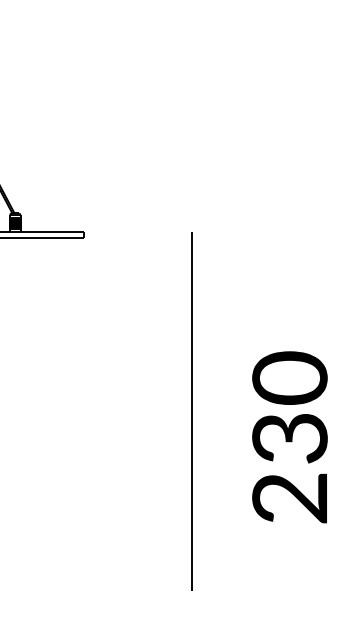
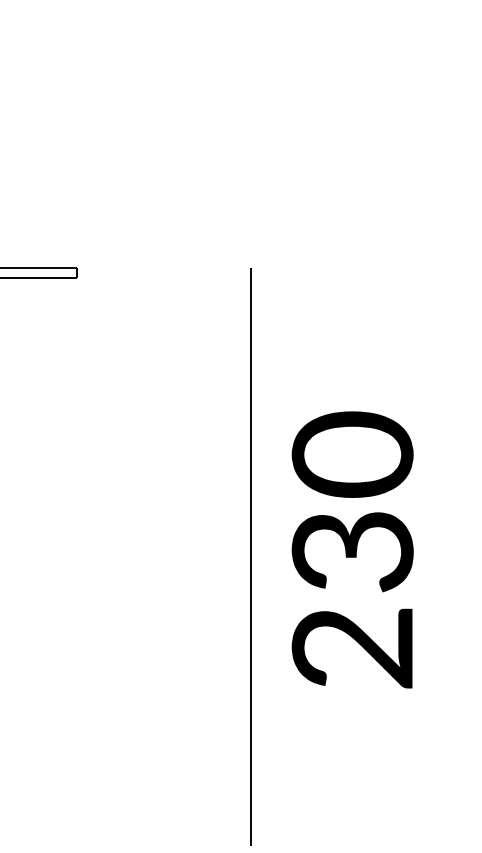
text: (289, 437) -> (351, 550), moved

